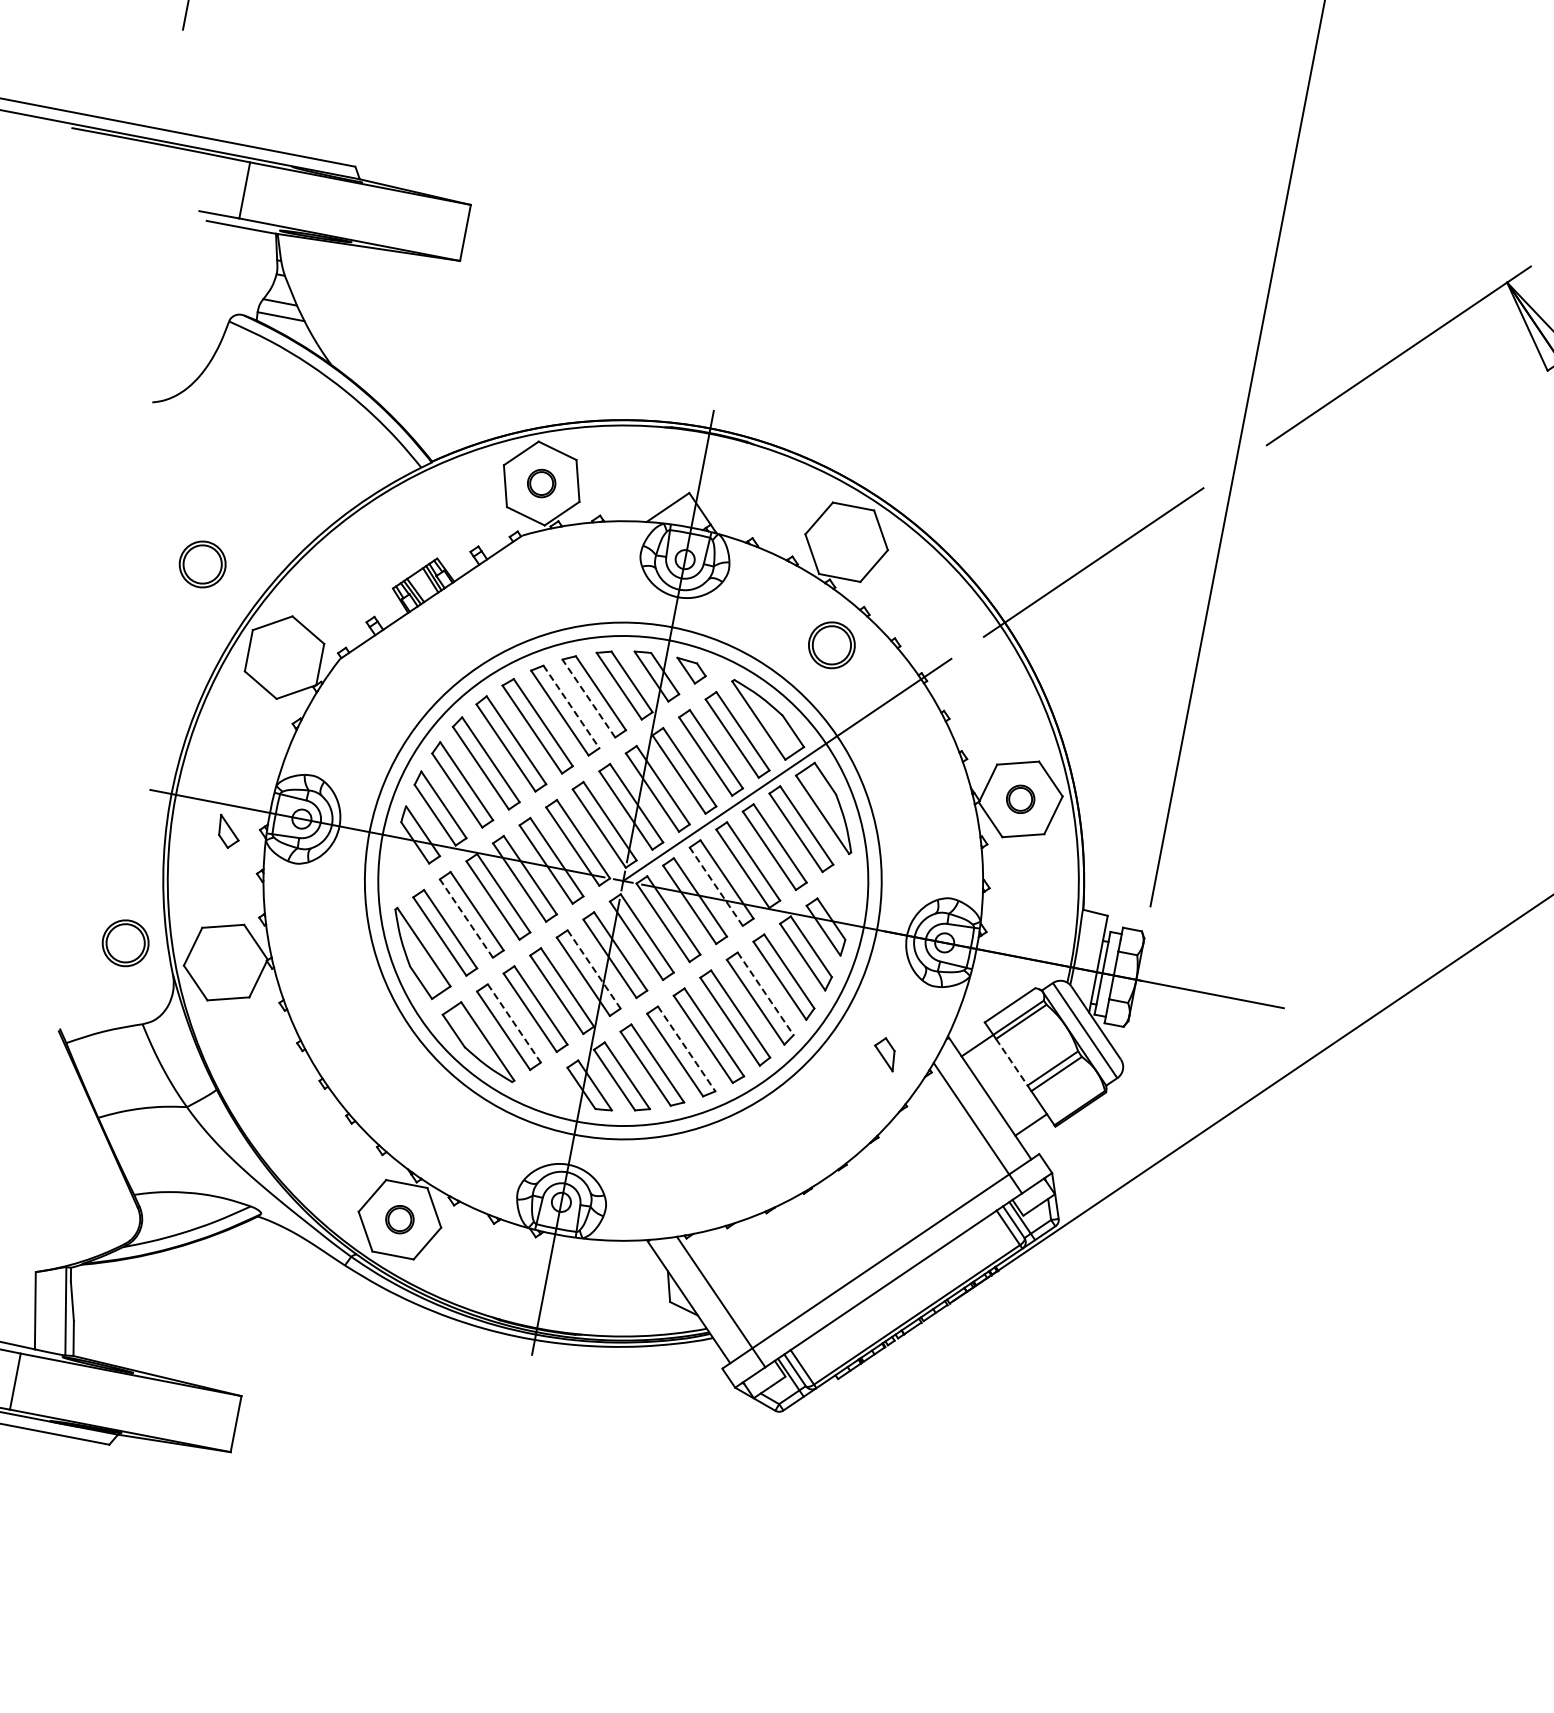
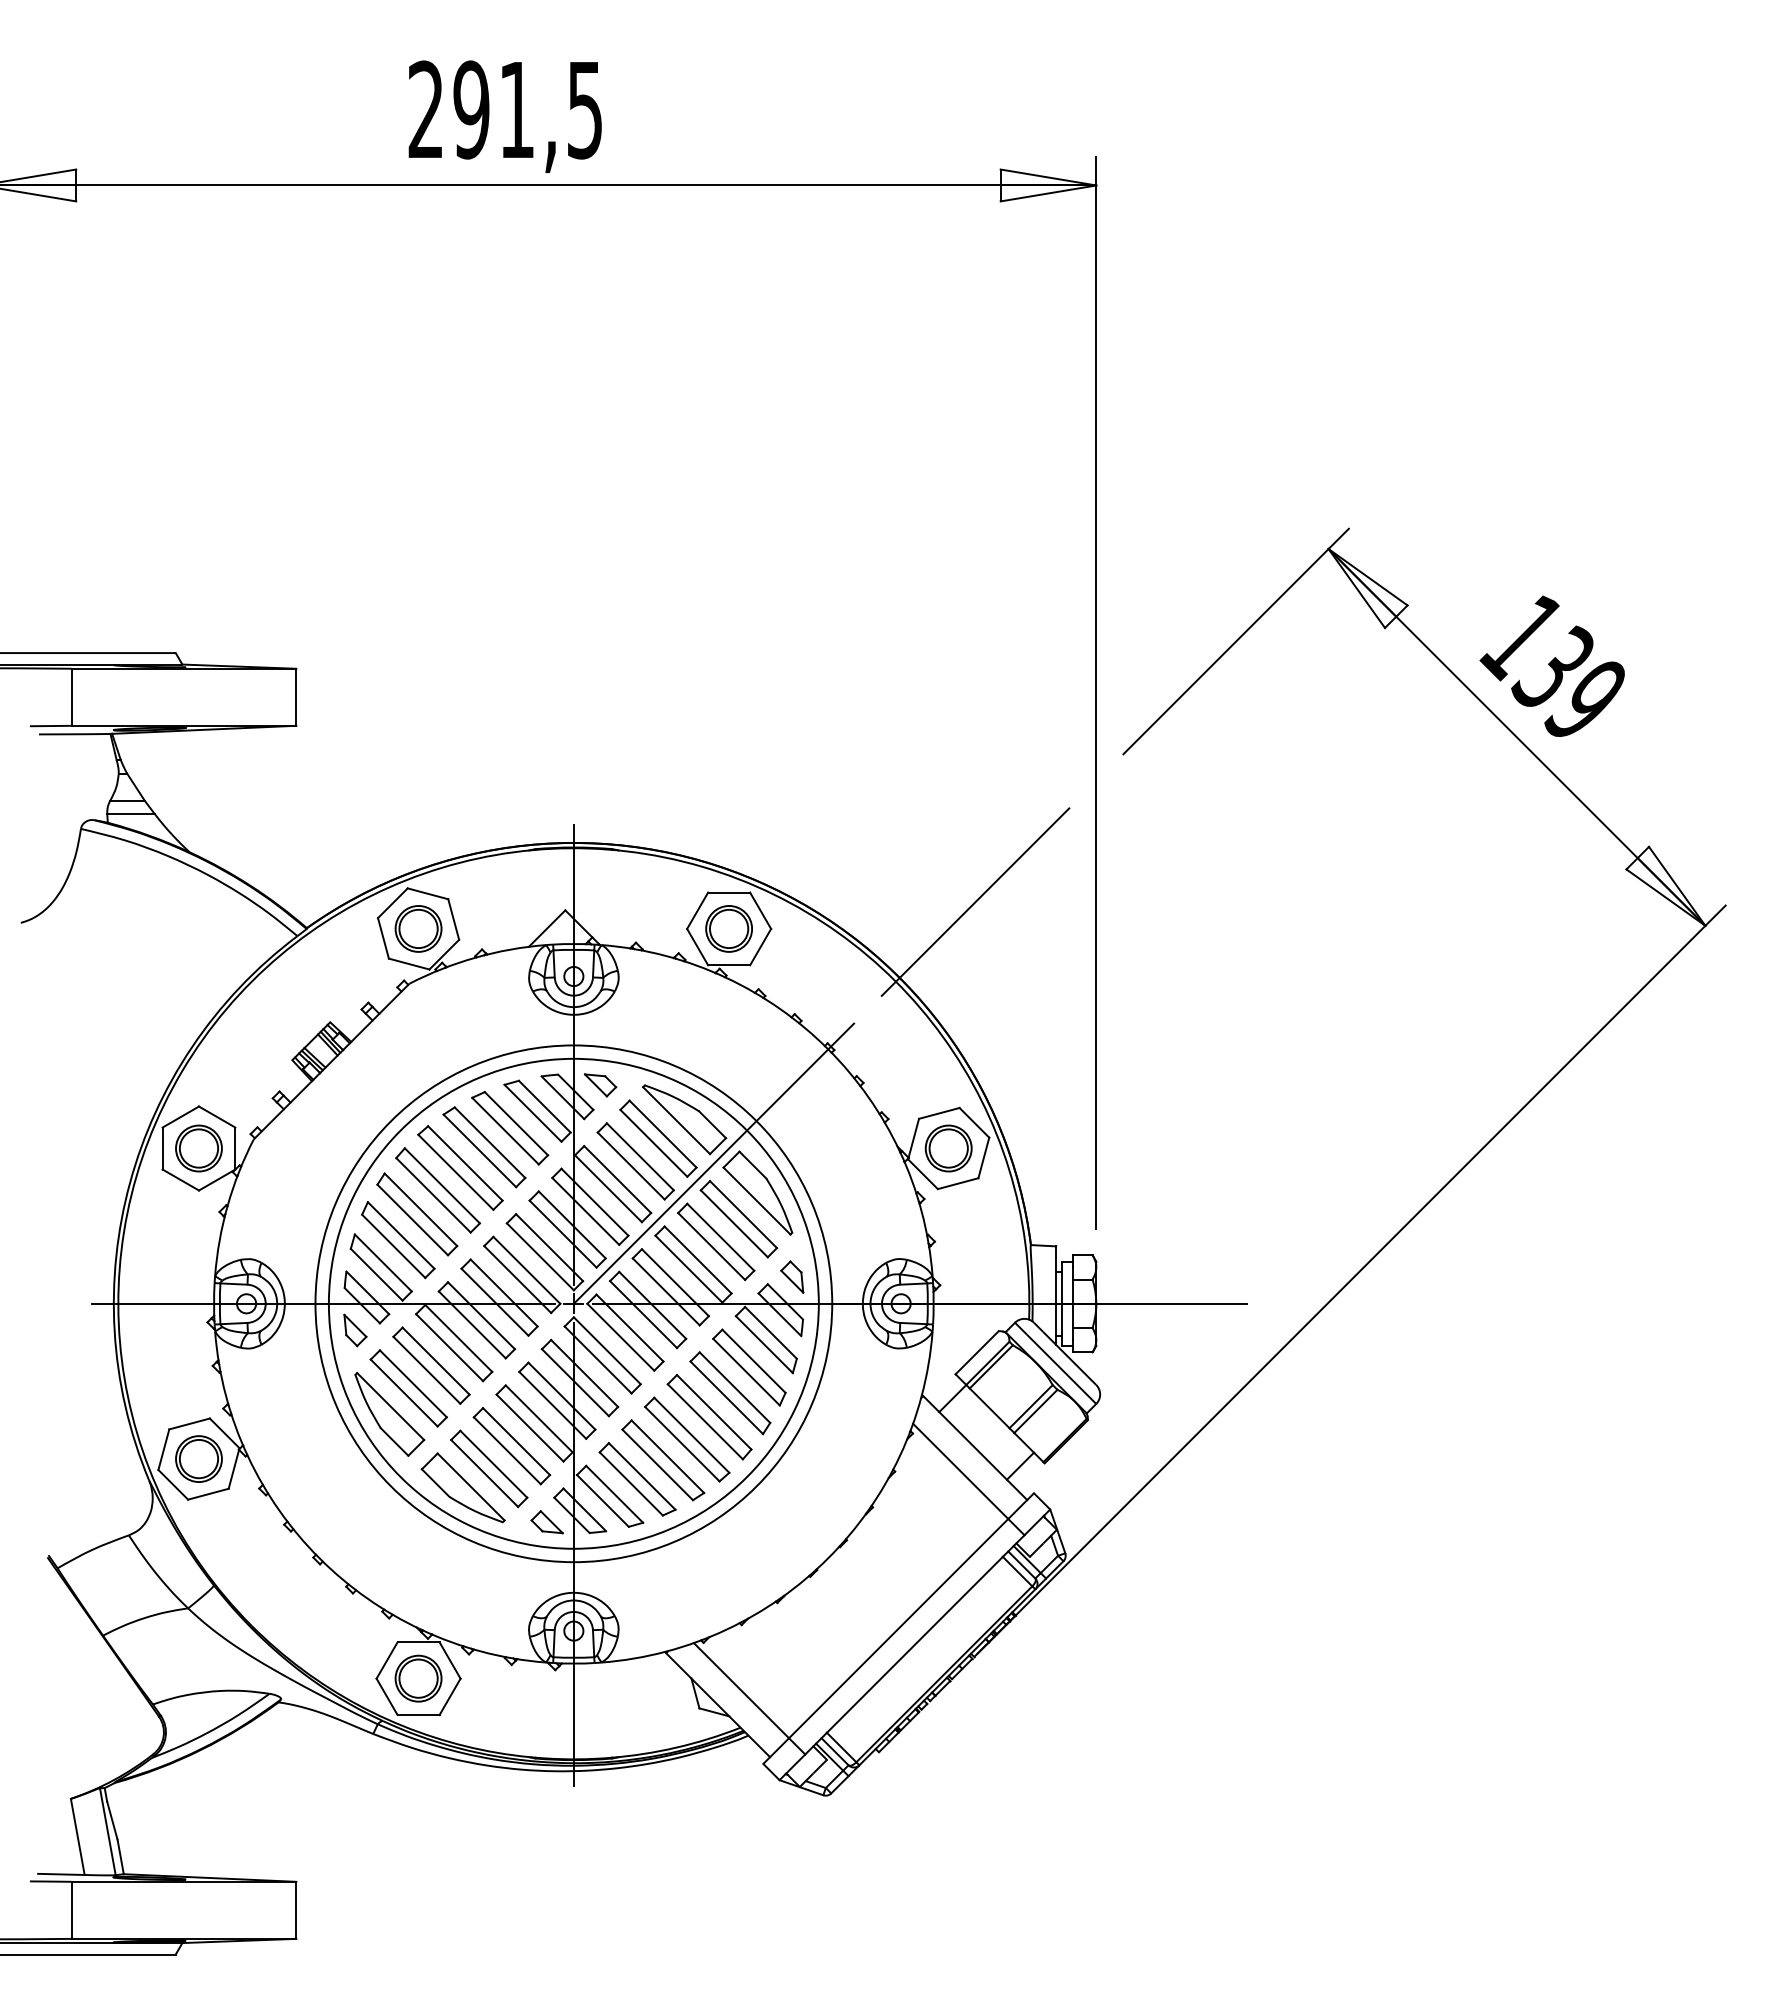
part: (541, 483) -> (418, 928), size x1.67
part: (202, 564) -> (198, 1148), moved
part: (831, 644) -> (728, 928), moved
line: (588, 697) -> (505, 1130), dashed -> solid
line: (571, 706) -> (490, 1142), dashed -> solid
part: (1020, 799) -> (948, 1148), size x1.67
part: (229, 832) -> (355, 1330), moved
line: (715, 886) -> (665, 1291), dashed -> solid
line: (466, 917) -> (426, 1369), dashed -> solid
part: (125, 942) -> (198, 1458), moved
line: (594, 969) -> (562, 1396), dashed -> solid
line: (765, 993) -> (734, 1387), dashed -> solid
line: (514, 1023) -> (494, 1464), dashed -> solid
line: (687, 1049) -> (668, 1457), dashed -> solid
part: (885, 1053) -> (792, 1276), moved
line: (1012, 1062) -> (990, 1408), dashed -> solid
part: (555, 1090) -> (546, 1522), added
part: (399, 1219) -> (418, 1678), size x1.67

